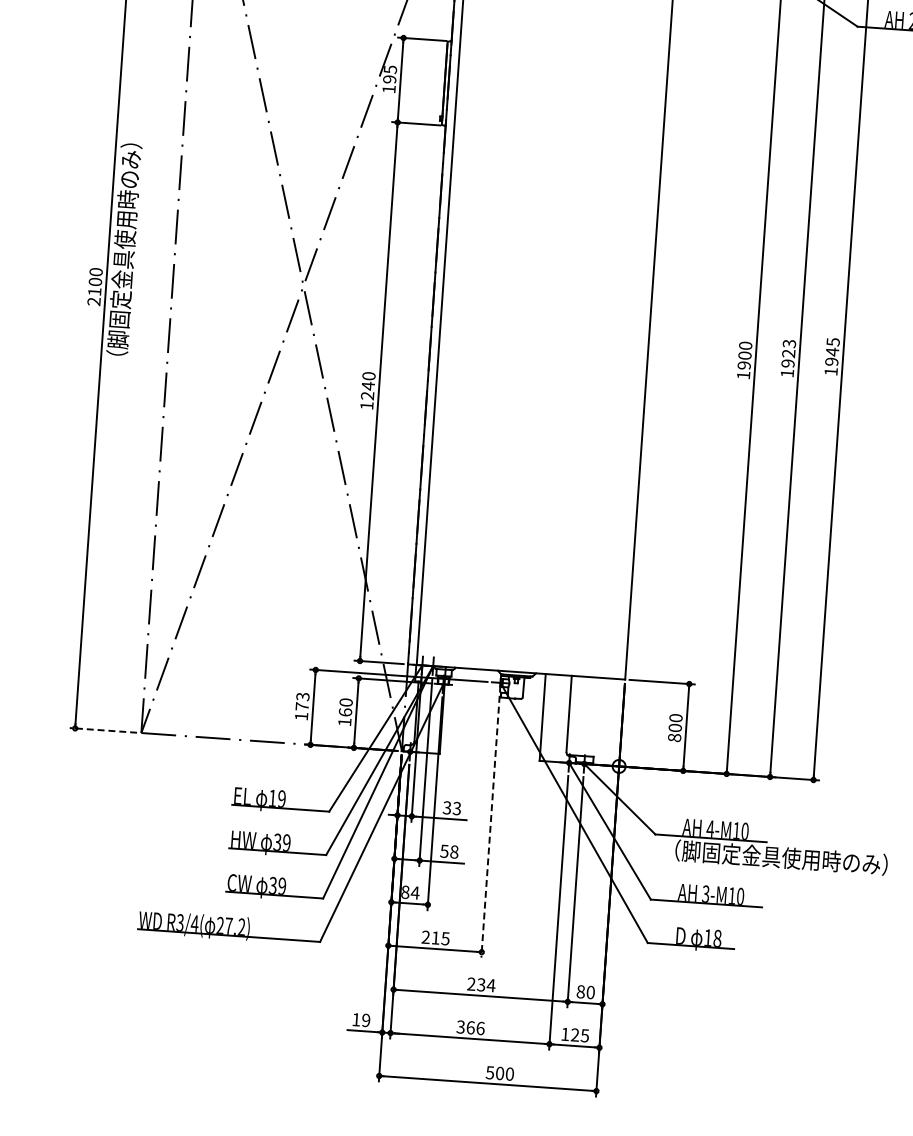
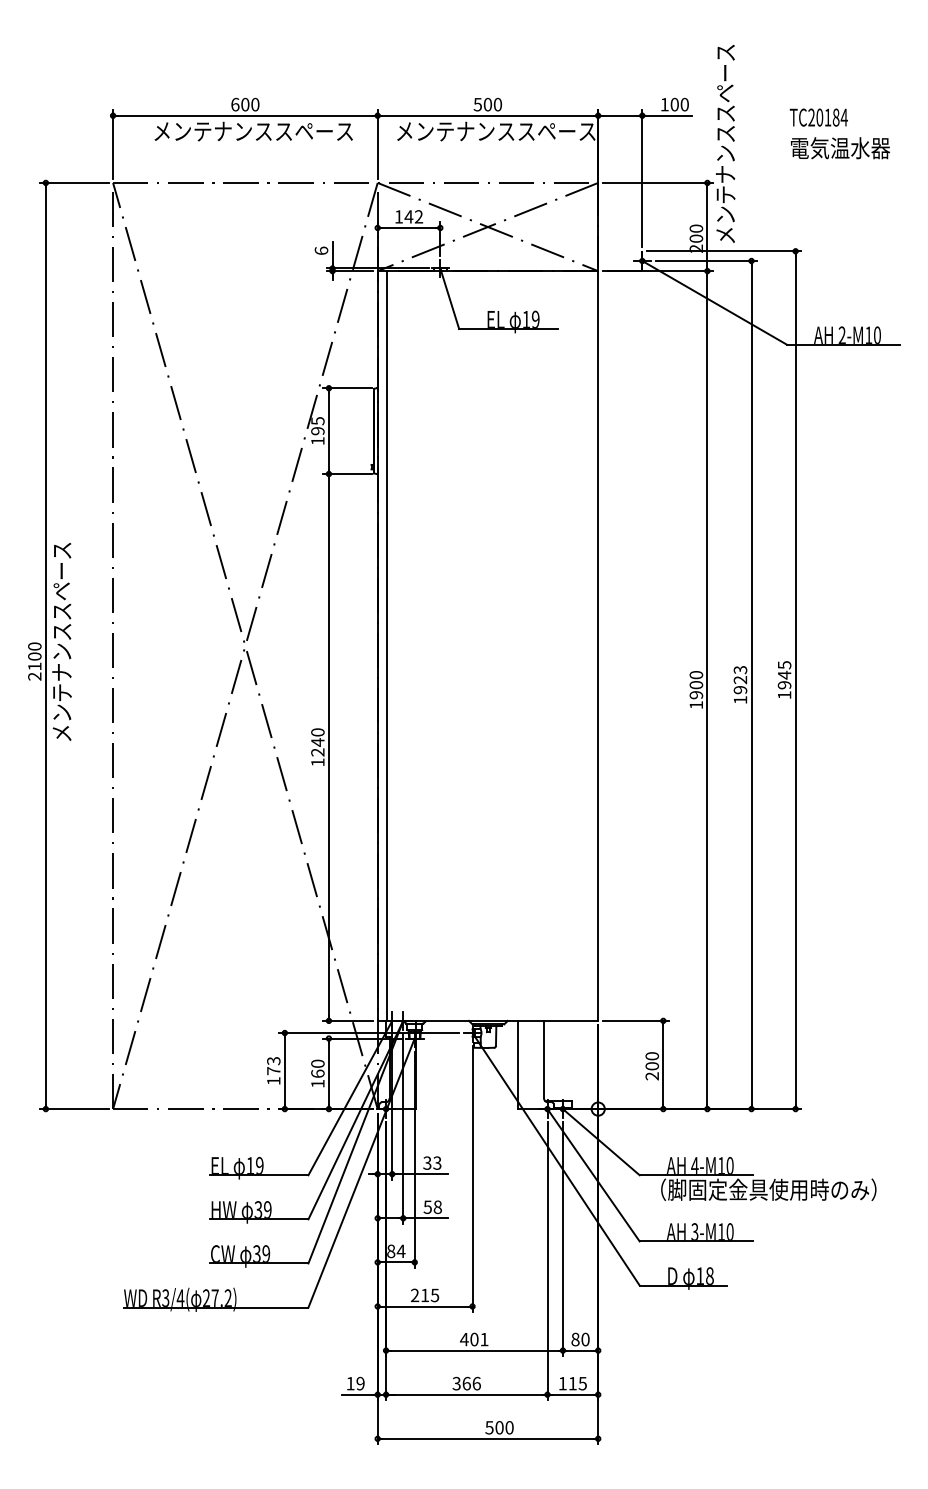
text: (123, 255) -> (61, 627), （脚固定金具使用時のみ） -> メンテナンススペース
line: (103, 730) -> (74, 1109), dashed -> solid
text: (674, 738) -> (652, 1076), 800 -> 200
line: (490, 827) -> (472, 1179), dashed -> solid
text: (481, 984) -> (474, 1339), 234 -> 401
text: (574, 1034) -> (572, 1383), 125 -> 115

